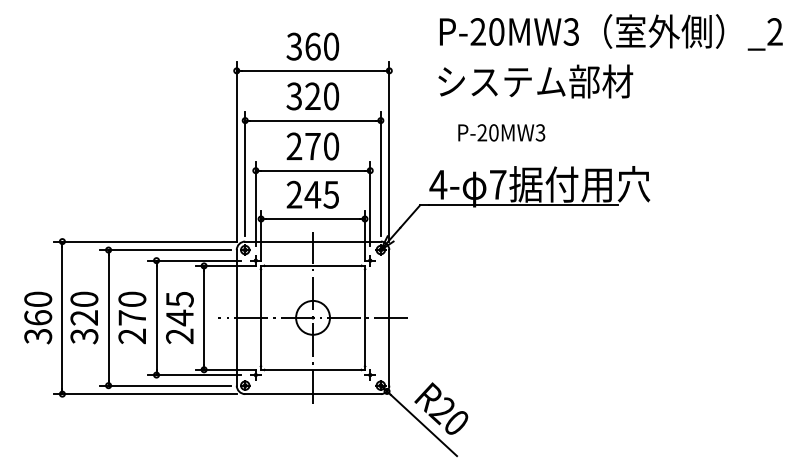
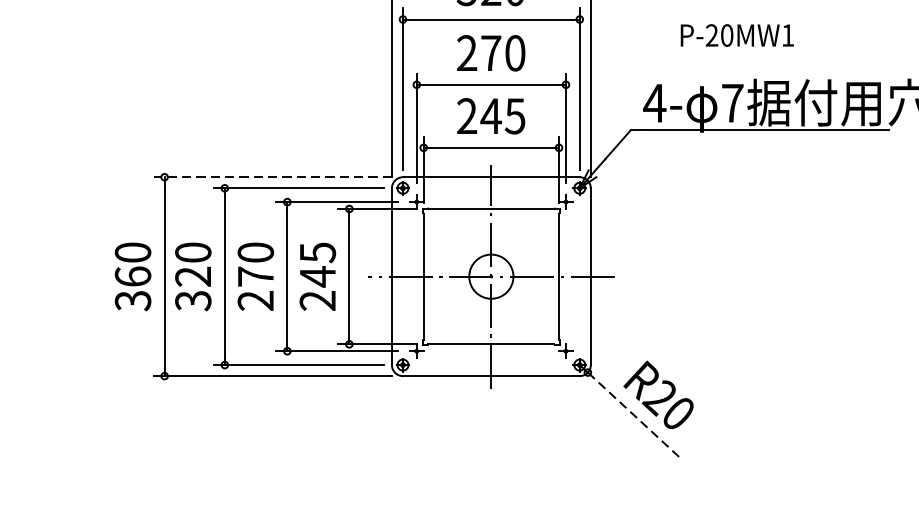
text: (540, 132) -> (787, 35), P-20MW3 -> P-20MW1
line: (144, 241) -> (271, 177), solid -> dashed
line: (423, 425) -> (635, 417), solid -> dashed

